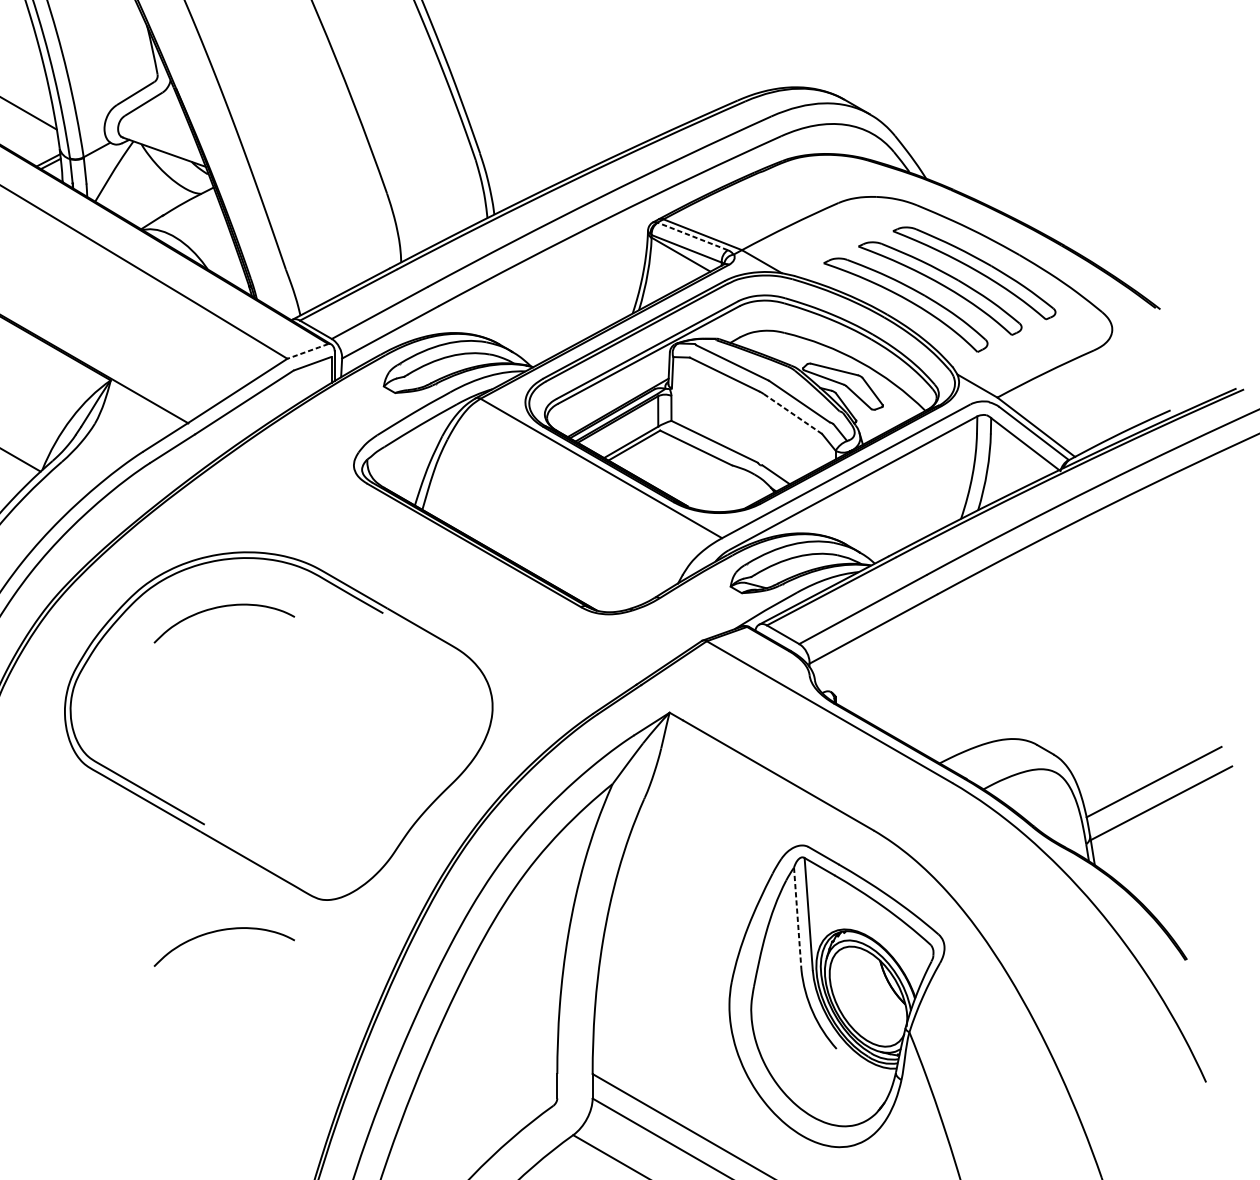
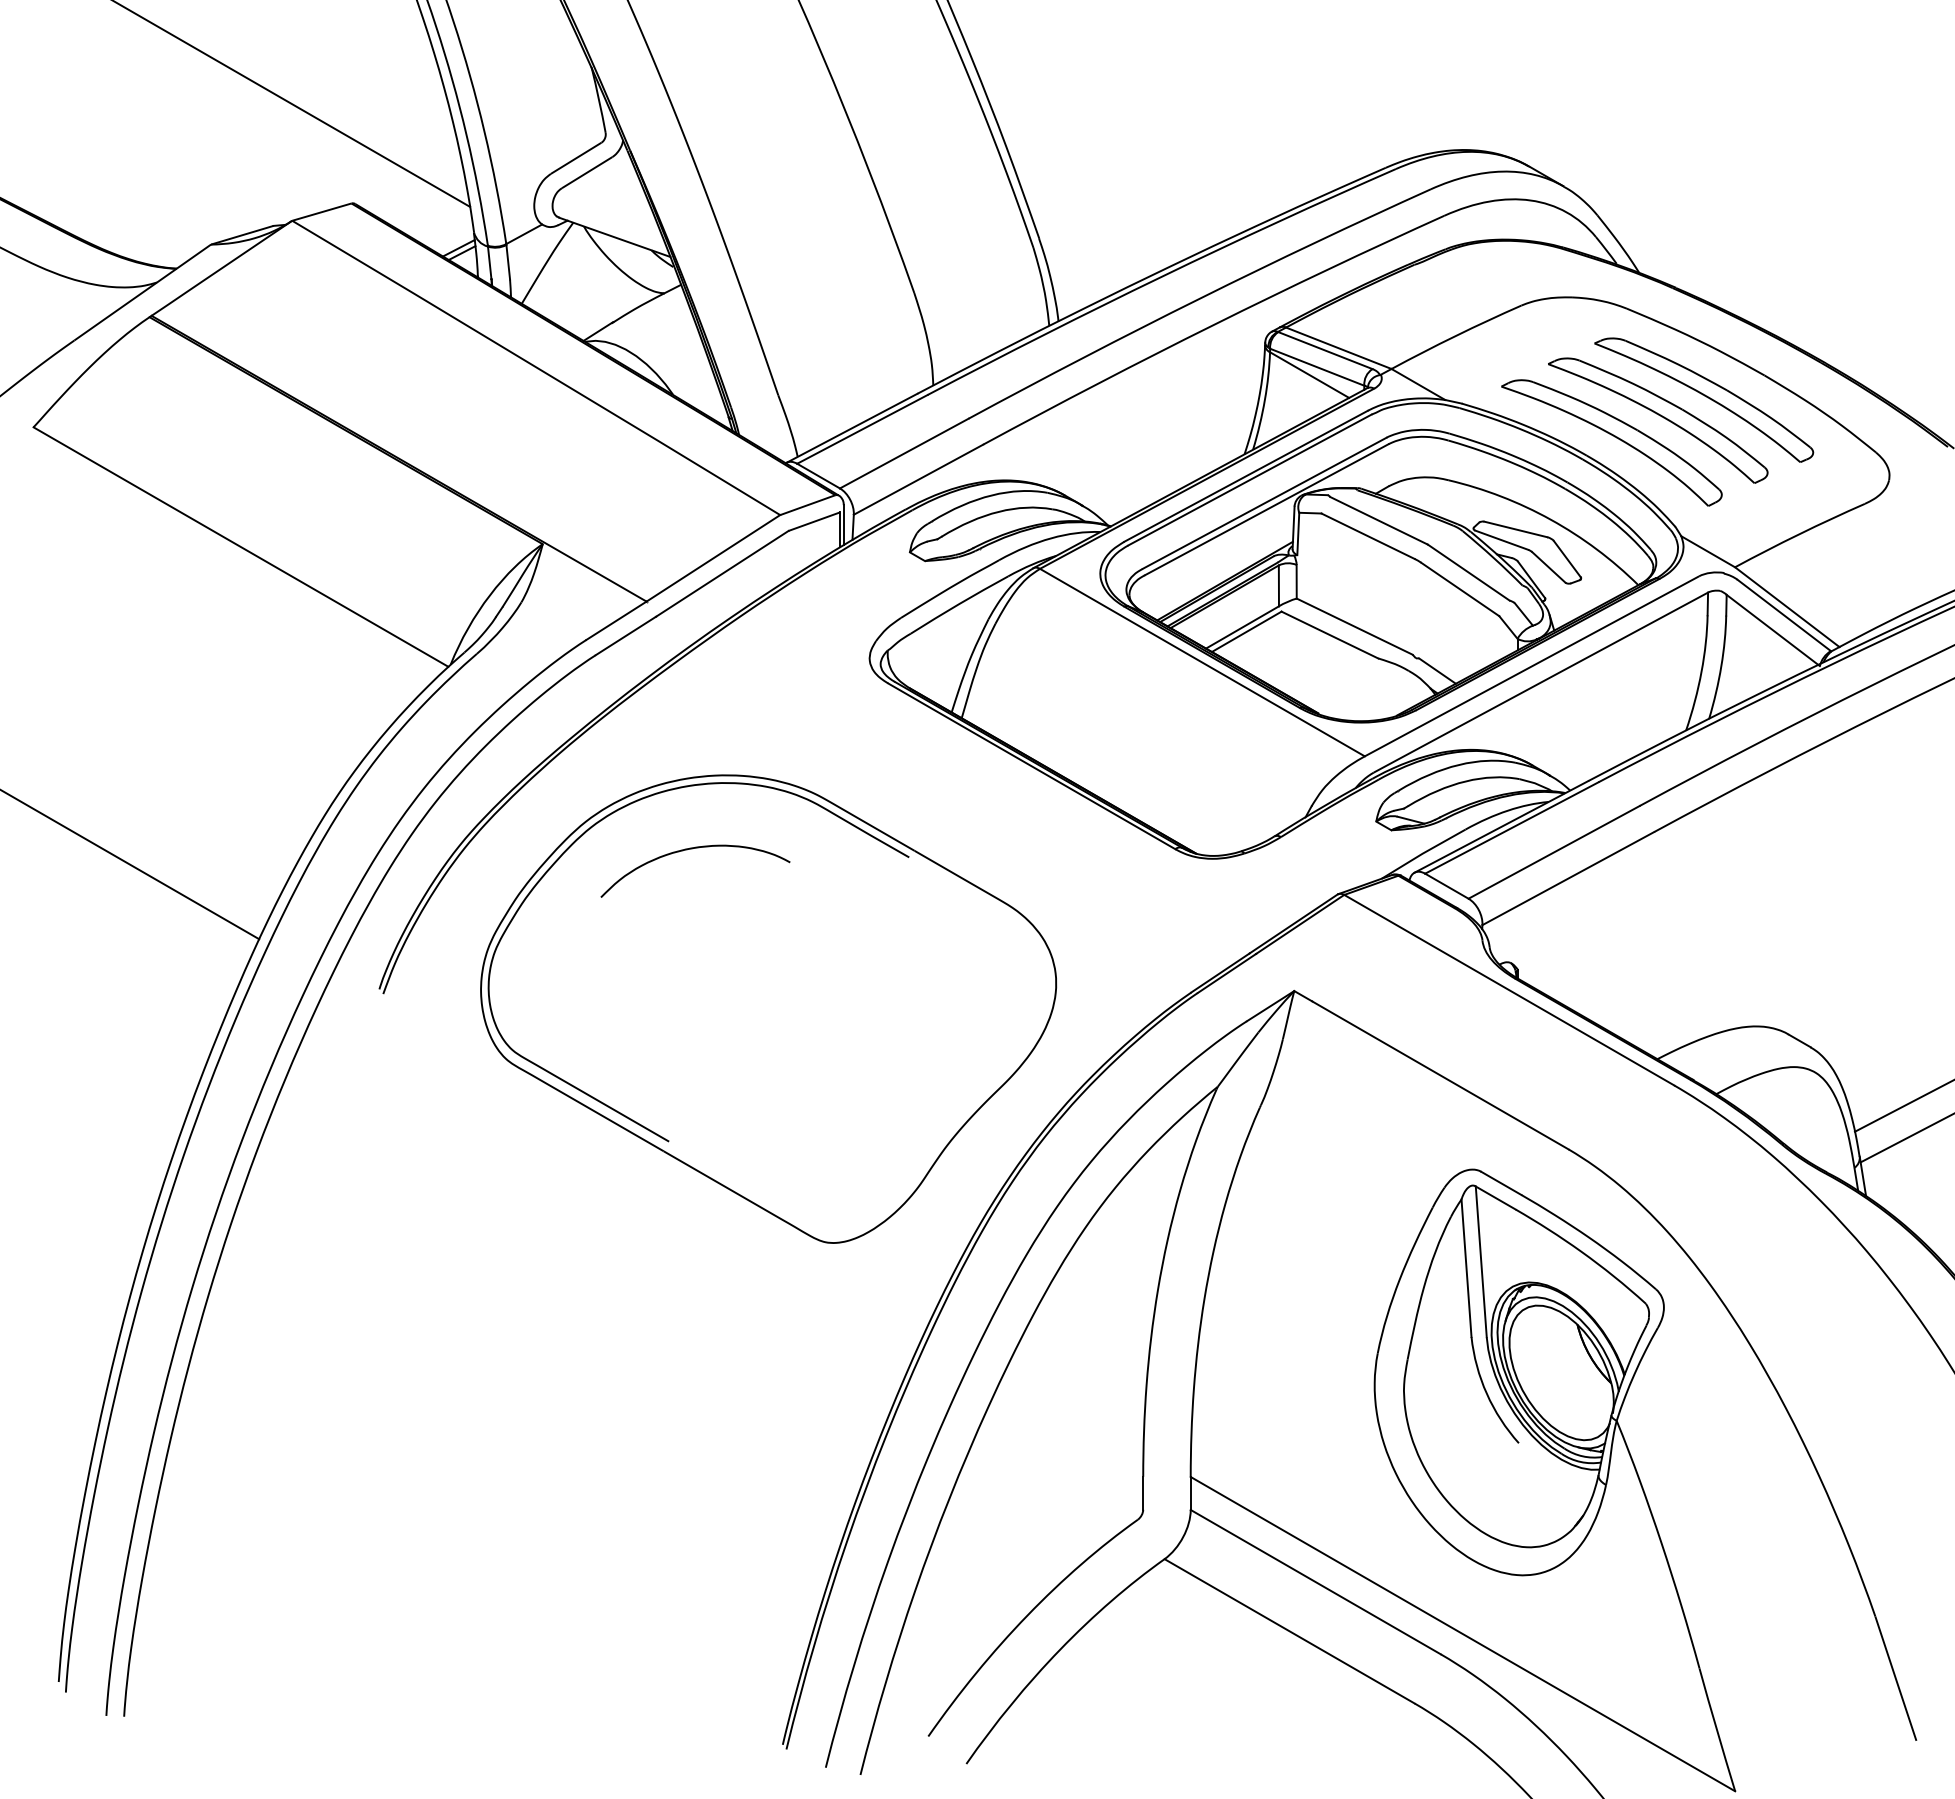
line: (692, 236) -> (1325, 350), dashed -> solid
line: (307, 351) -> (807, 505), dashed -> solid
line: (792, 414) -> (1459, 589), dashed -> solid
line: (797, 919) -> (1466, 1268), dashed -> solid
curve: (222, 930) -> (692, 1284), removed

